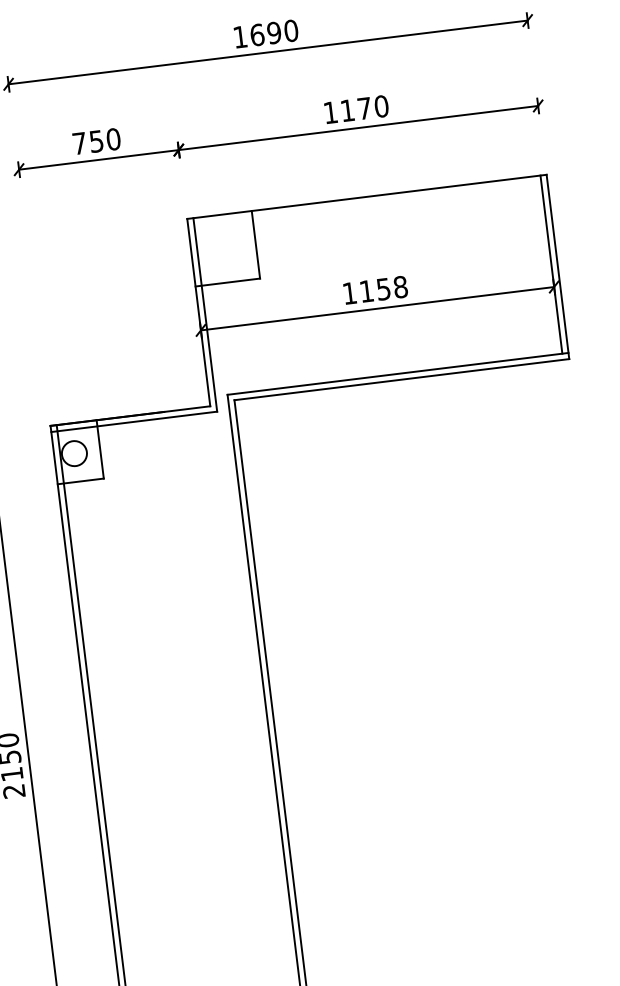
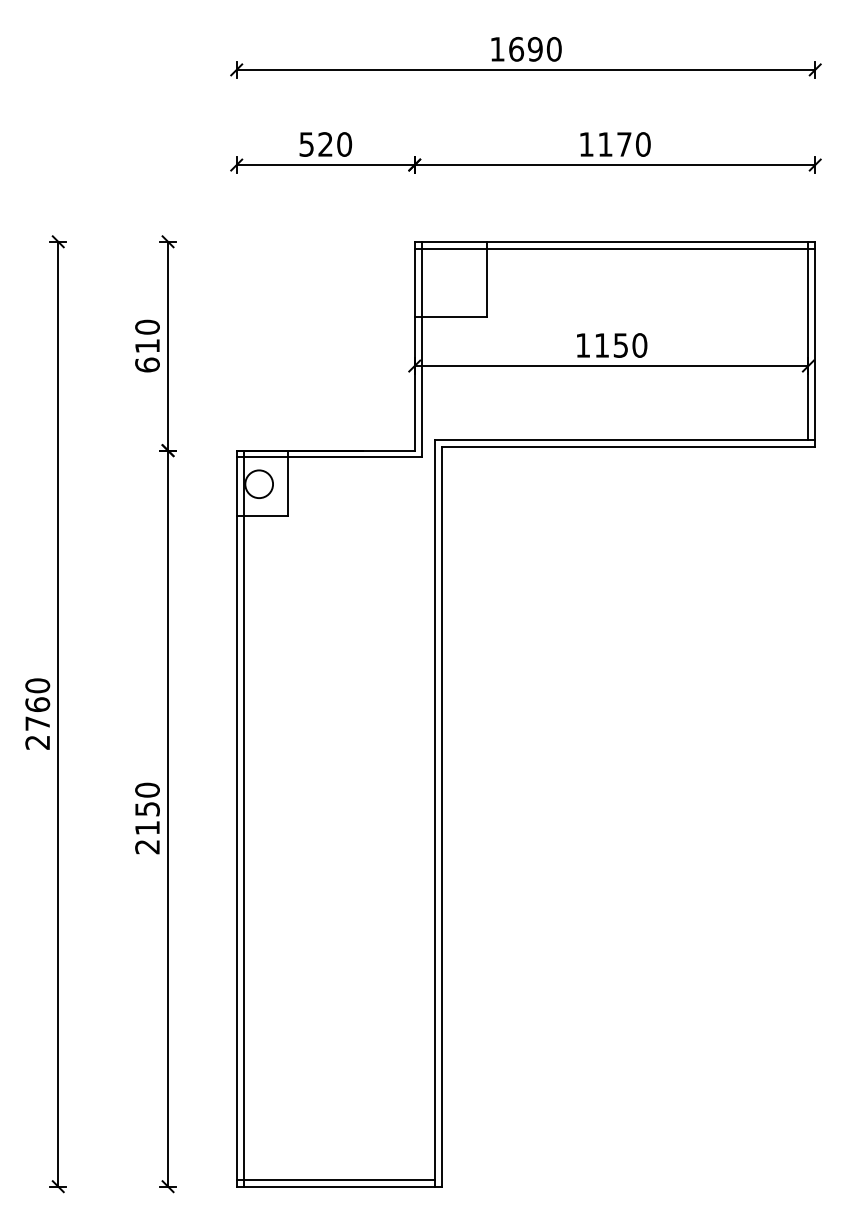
text: (87, 142) -> (315, 144), 750 -> 520
line: (367, 202) -> (614, 248), added
text: (400, 287) -> (639, 345), 1158 -> 1150

